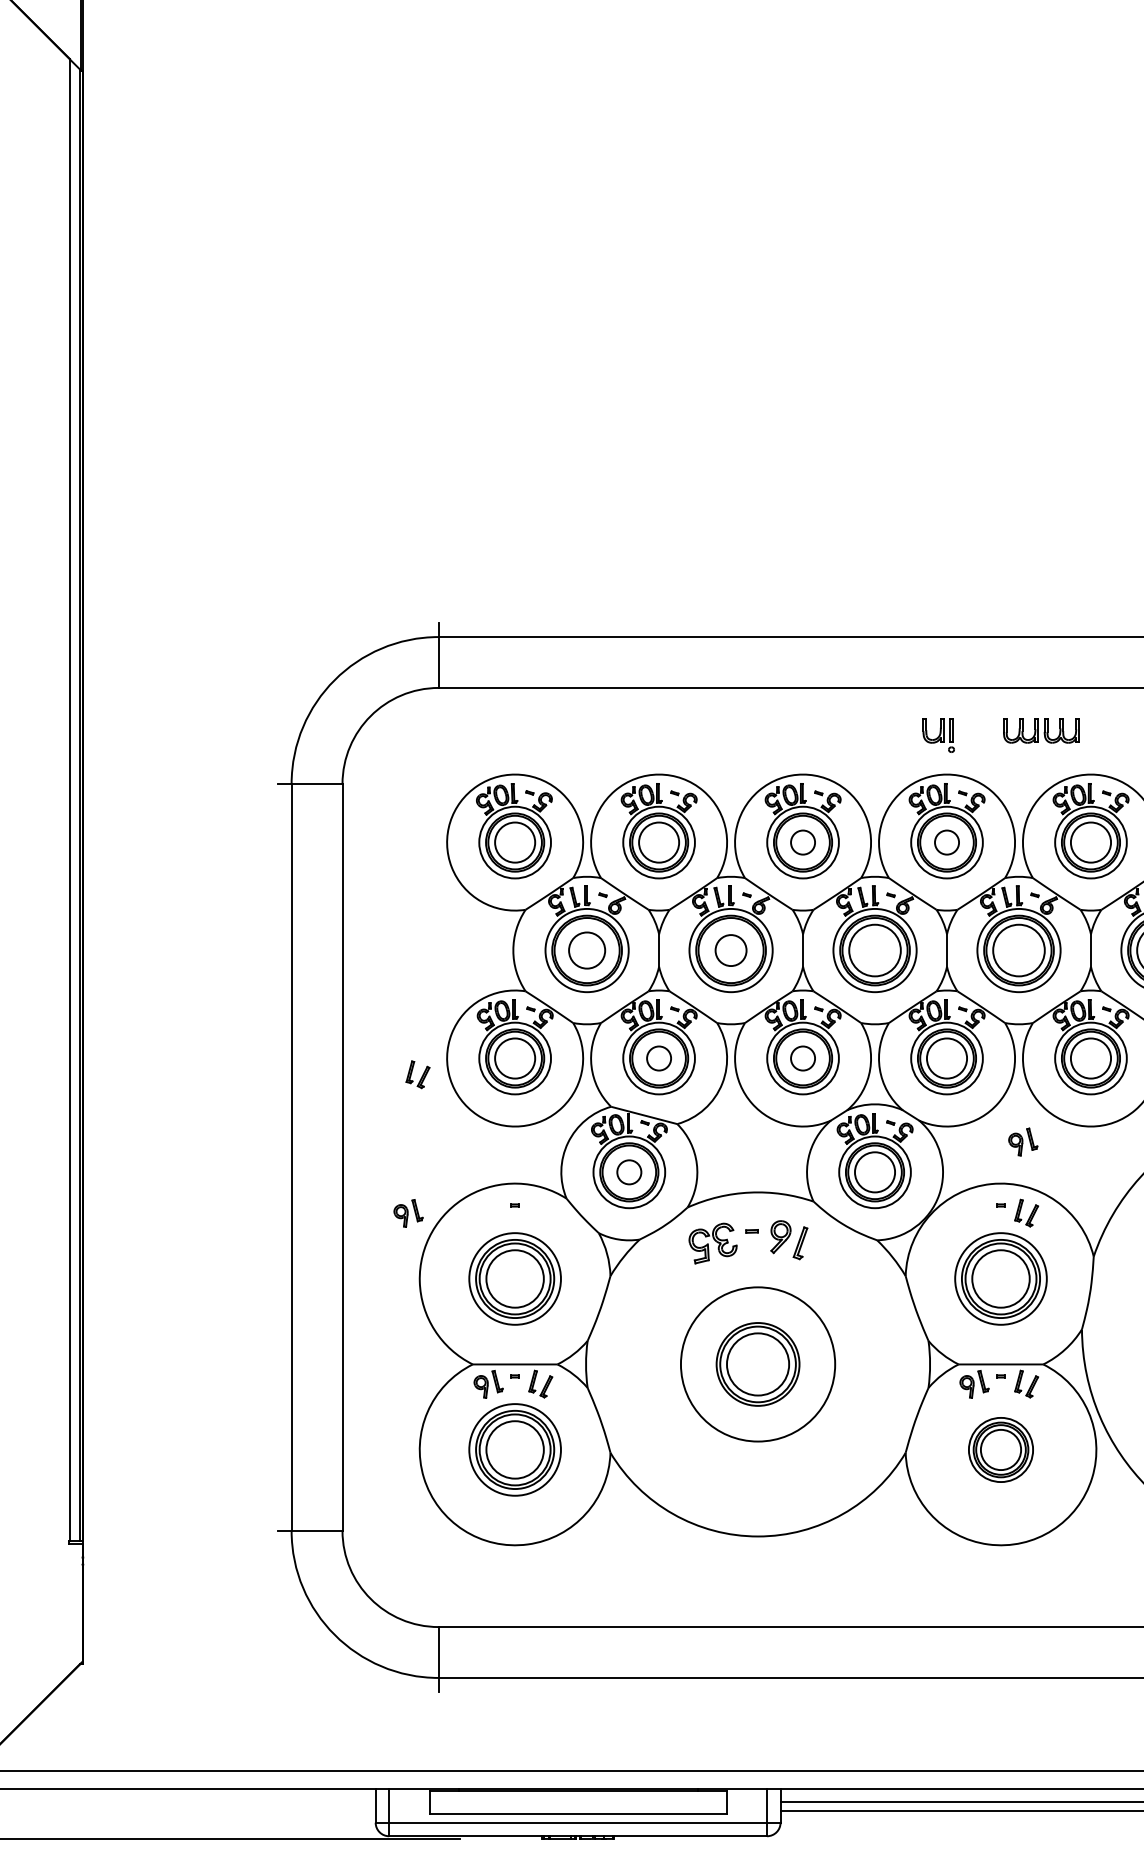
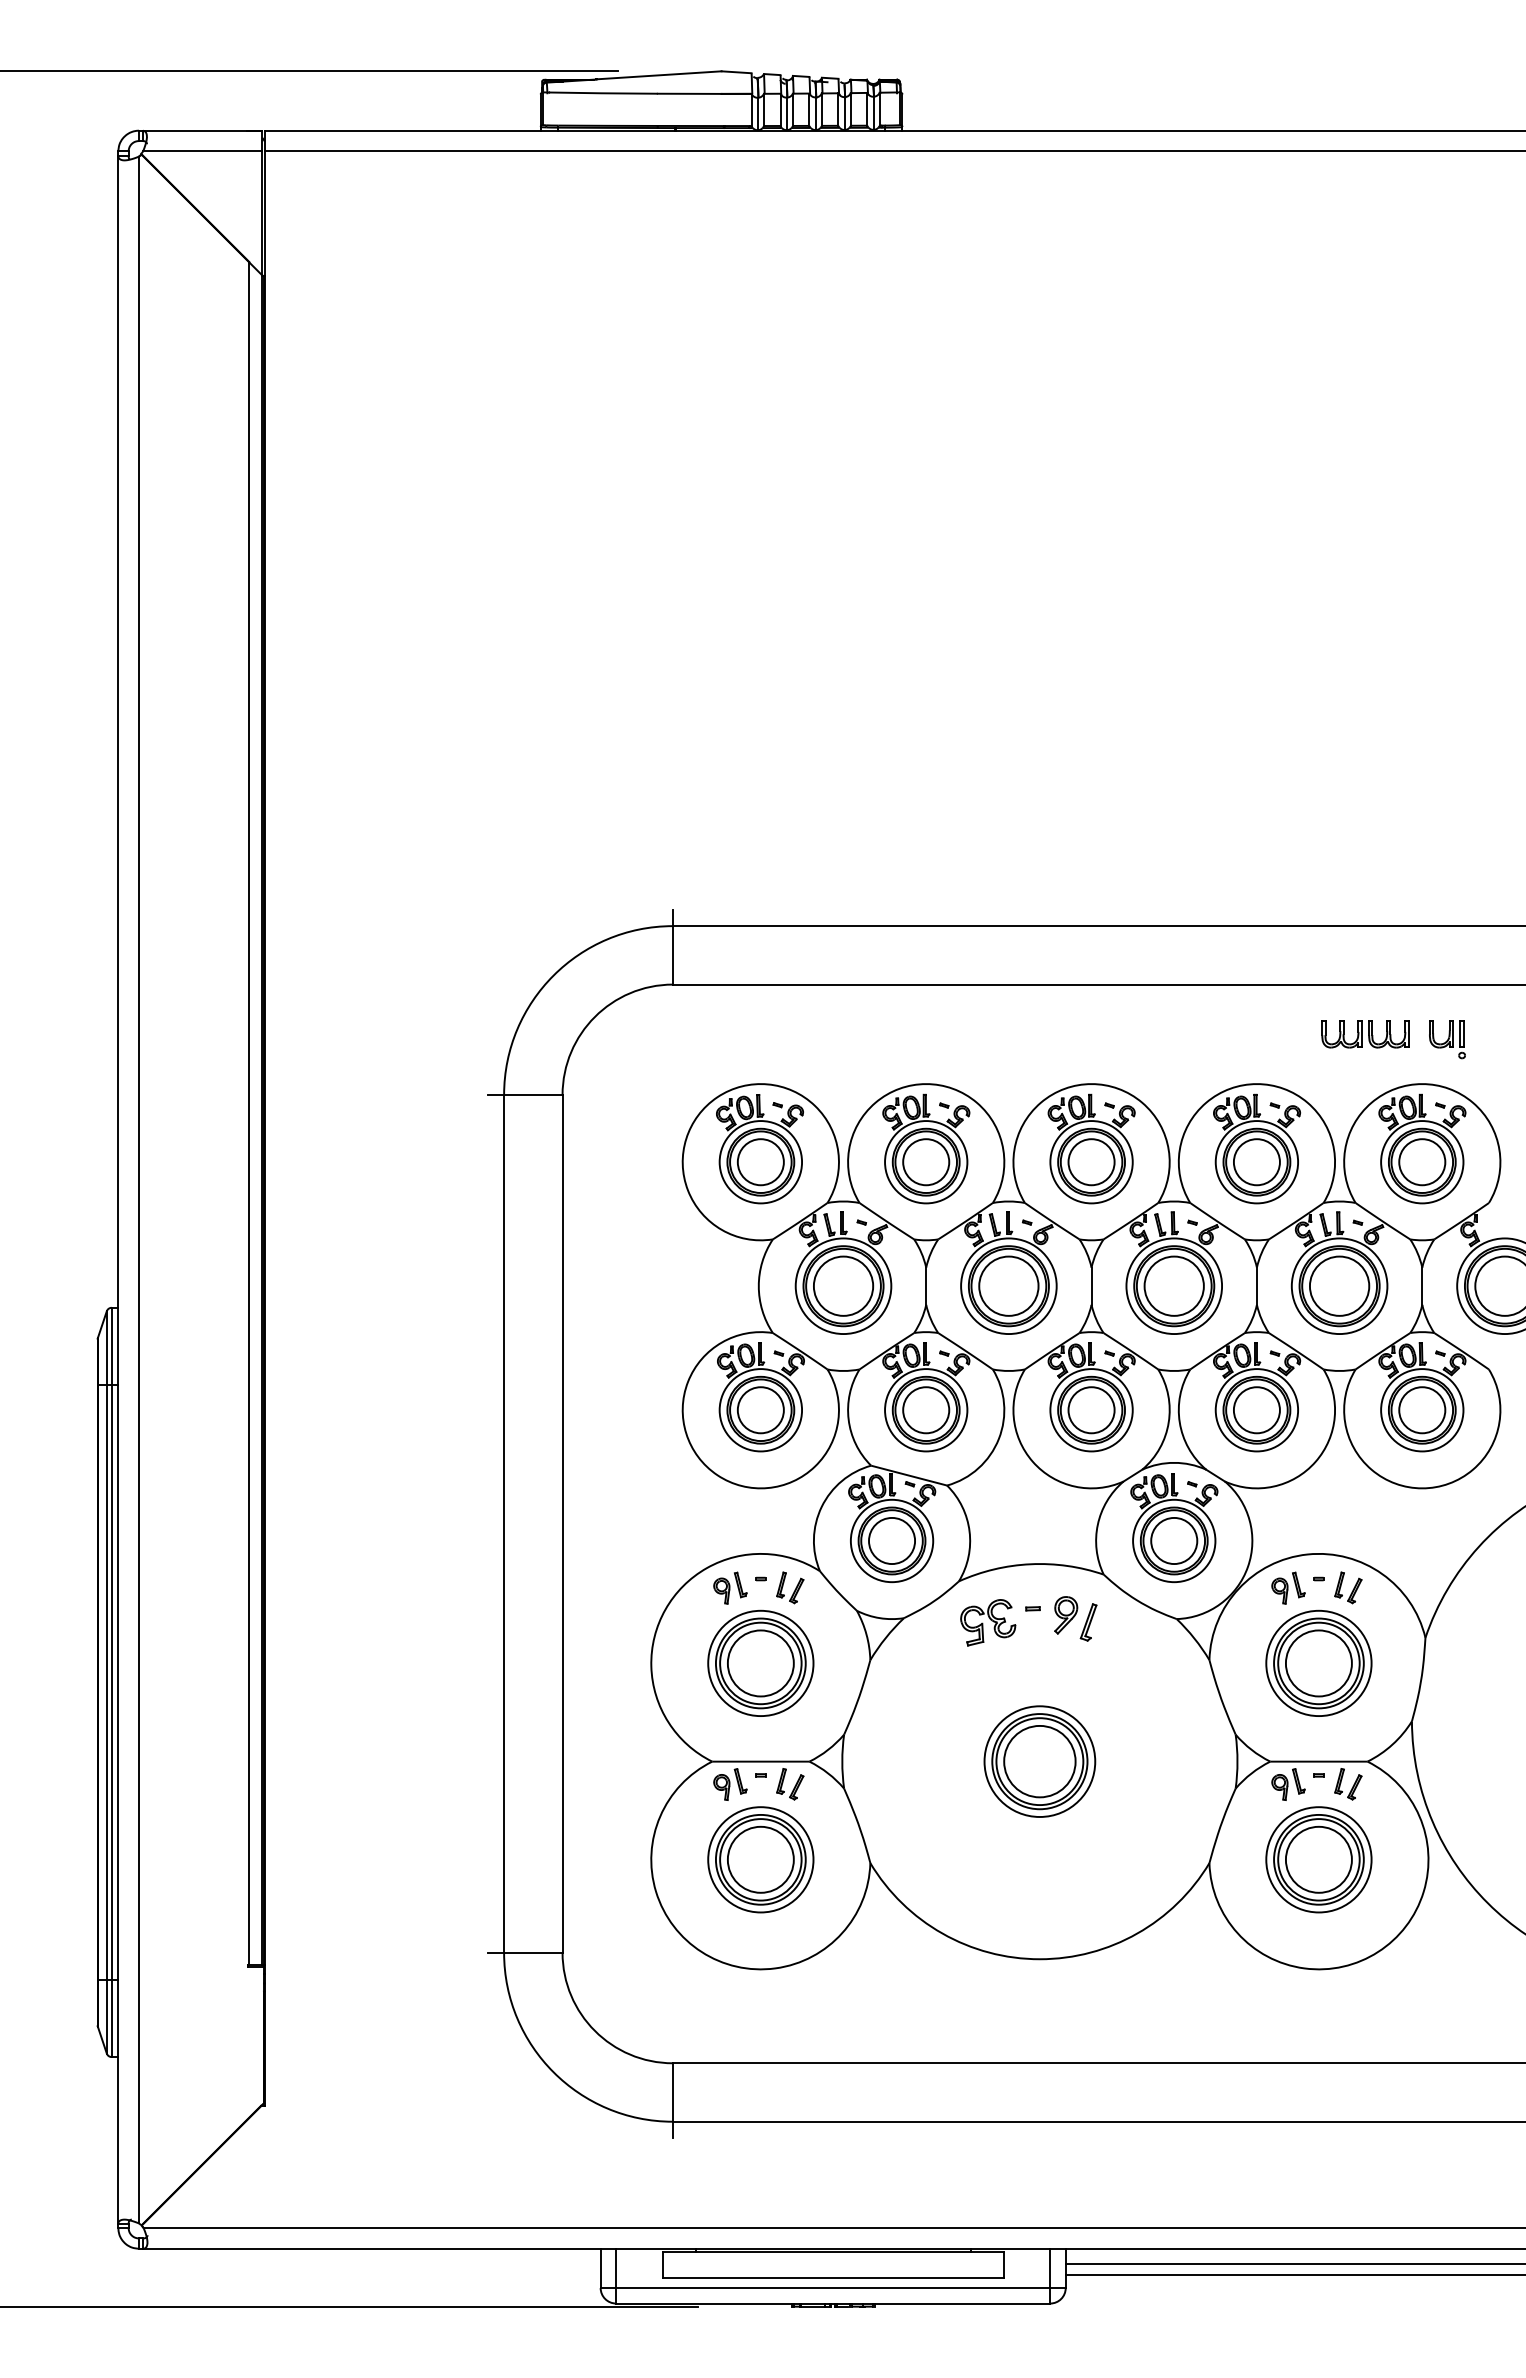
part: (938, 735) -> (1447, 1039), moved
circle: (803, 842) -> (1091, 1162), size x1.67
circle: (946, 842) -> (1256, 1162), size x1.67
circle: (587, 949) -> (843, 1285), size x1.43
circle: (730, 949) -> (1008, 1285), size x1.67
circle: (659, 1058) -> (926, 1410), size x1.67
circle: (803, 1058) -> (1091, 1410), size x1.67
part: (418, 1074) -> (790, 1587), moved
part: (1023, 1141) -> (1288, 1587), moved
circle: (629, 1171) -> (892, 1540), size x1.67
part: (408, 1212) -> (730, 1587), moved
circle: (757, 1364) -> (1039, 1761), size x0.62
part: (1000, 1449) -> (1318, 1859), size x1.43

